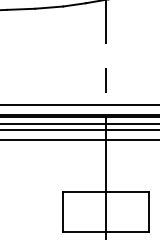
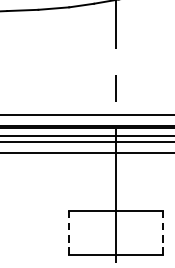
line: (63, 211) -> (69, 232), solid -> dashed
line: (148, 211) -> (162, 232), solid -> dashed

